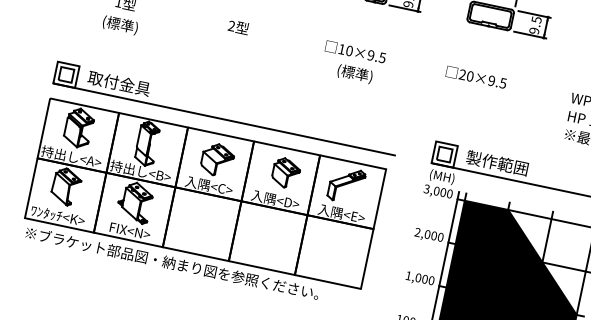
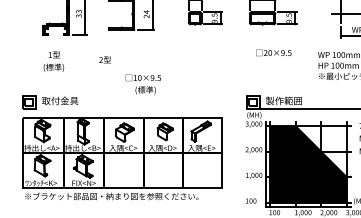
text: (237, 26) -> (104, 59), moved
text: (353, 63) -> (143, 84), moved
text: (475, 76) -> (273, 52), moved
line: (223, 118) -> (123, 108), removed

